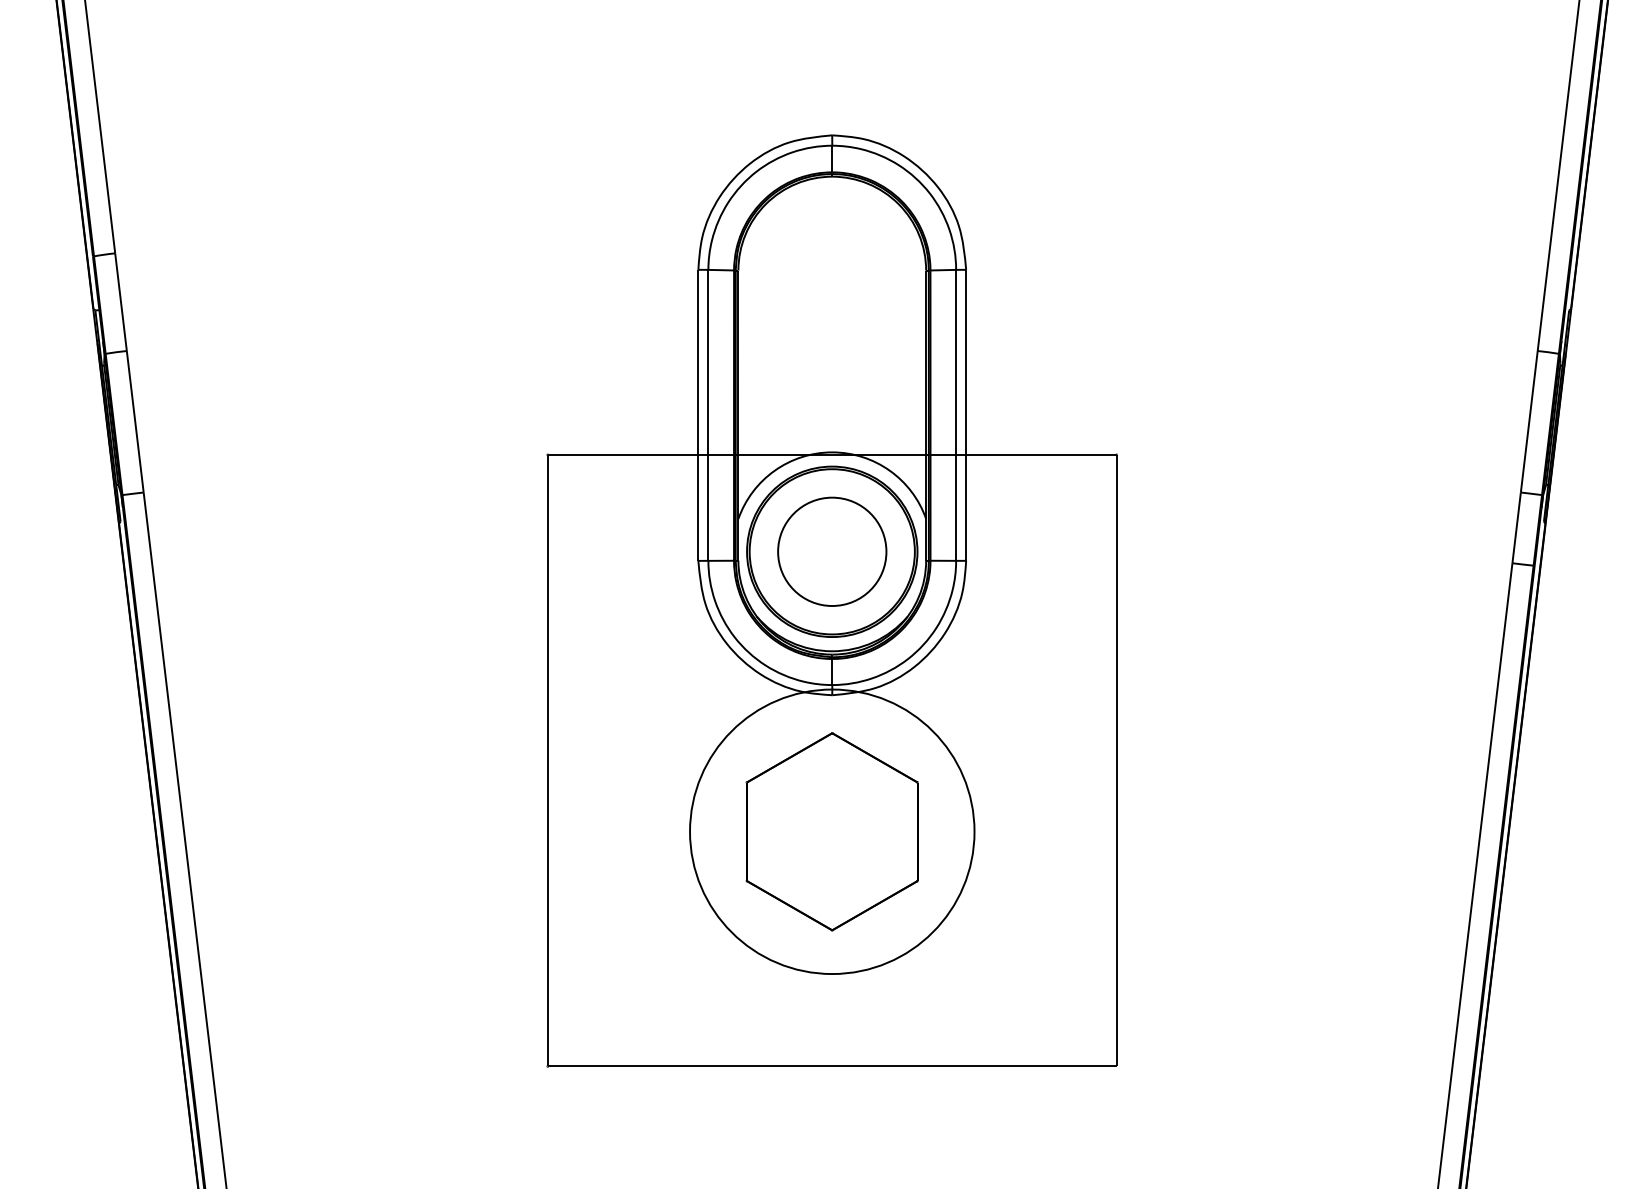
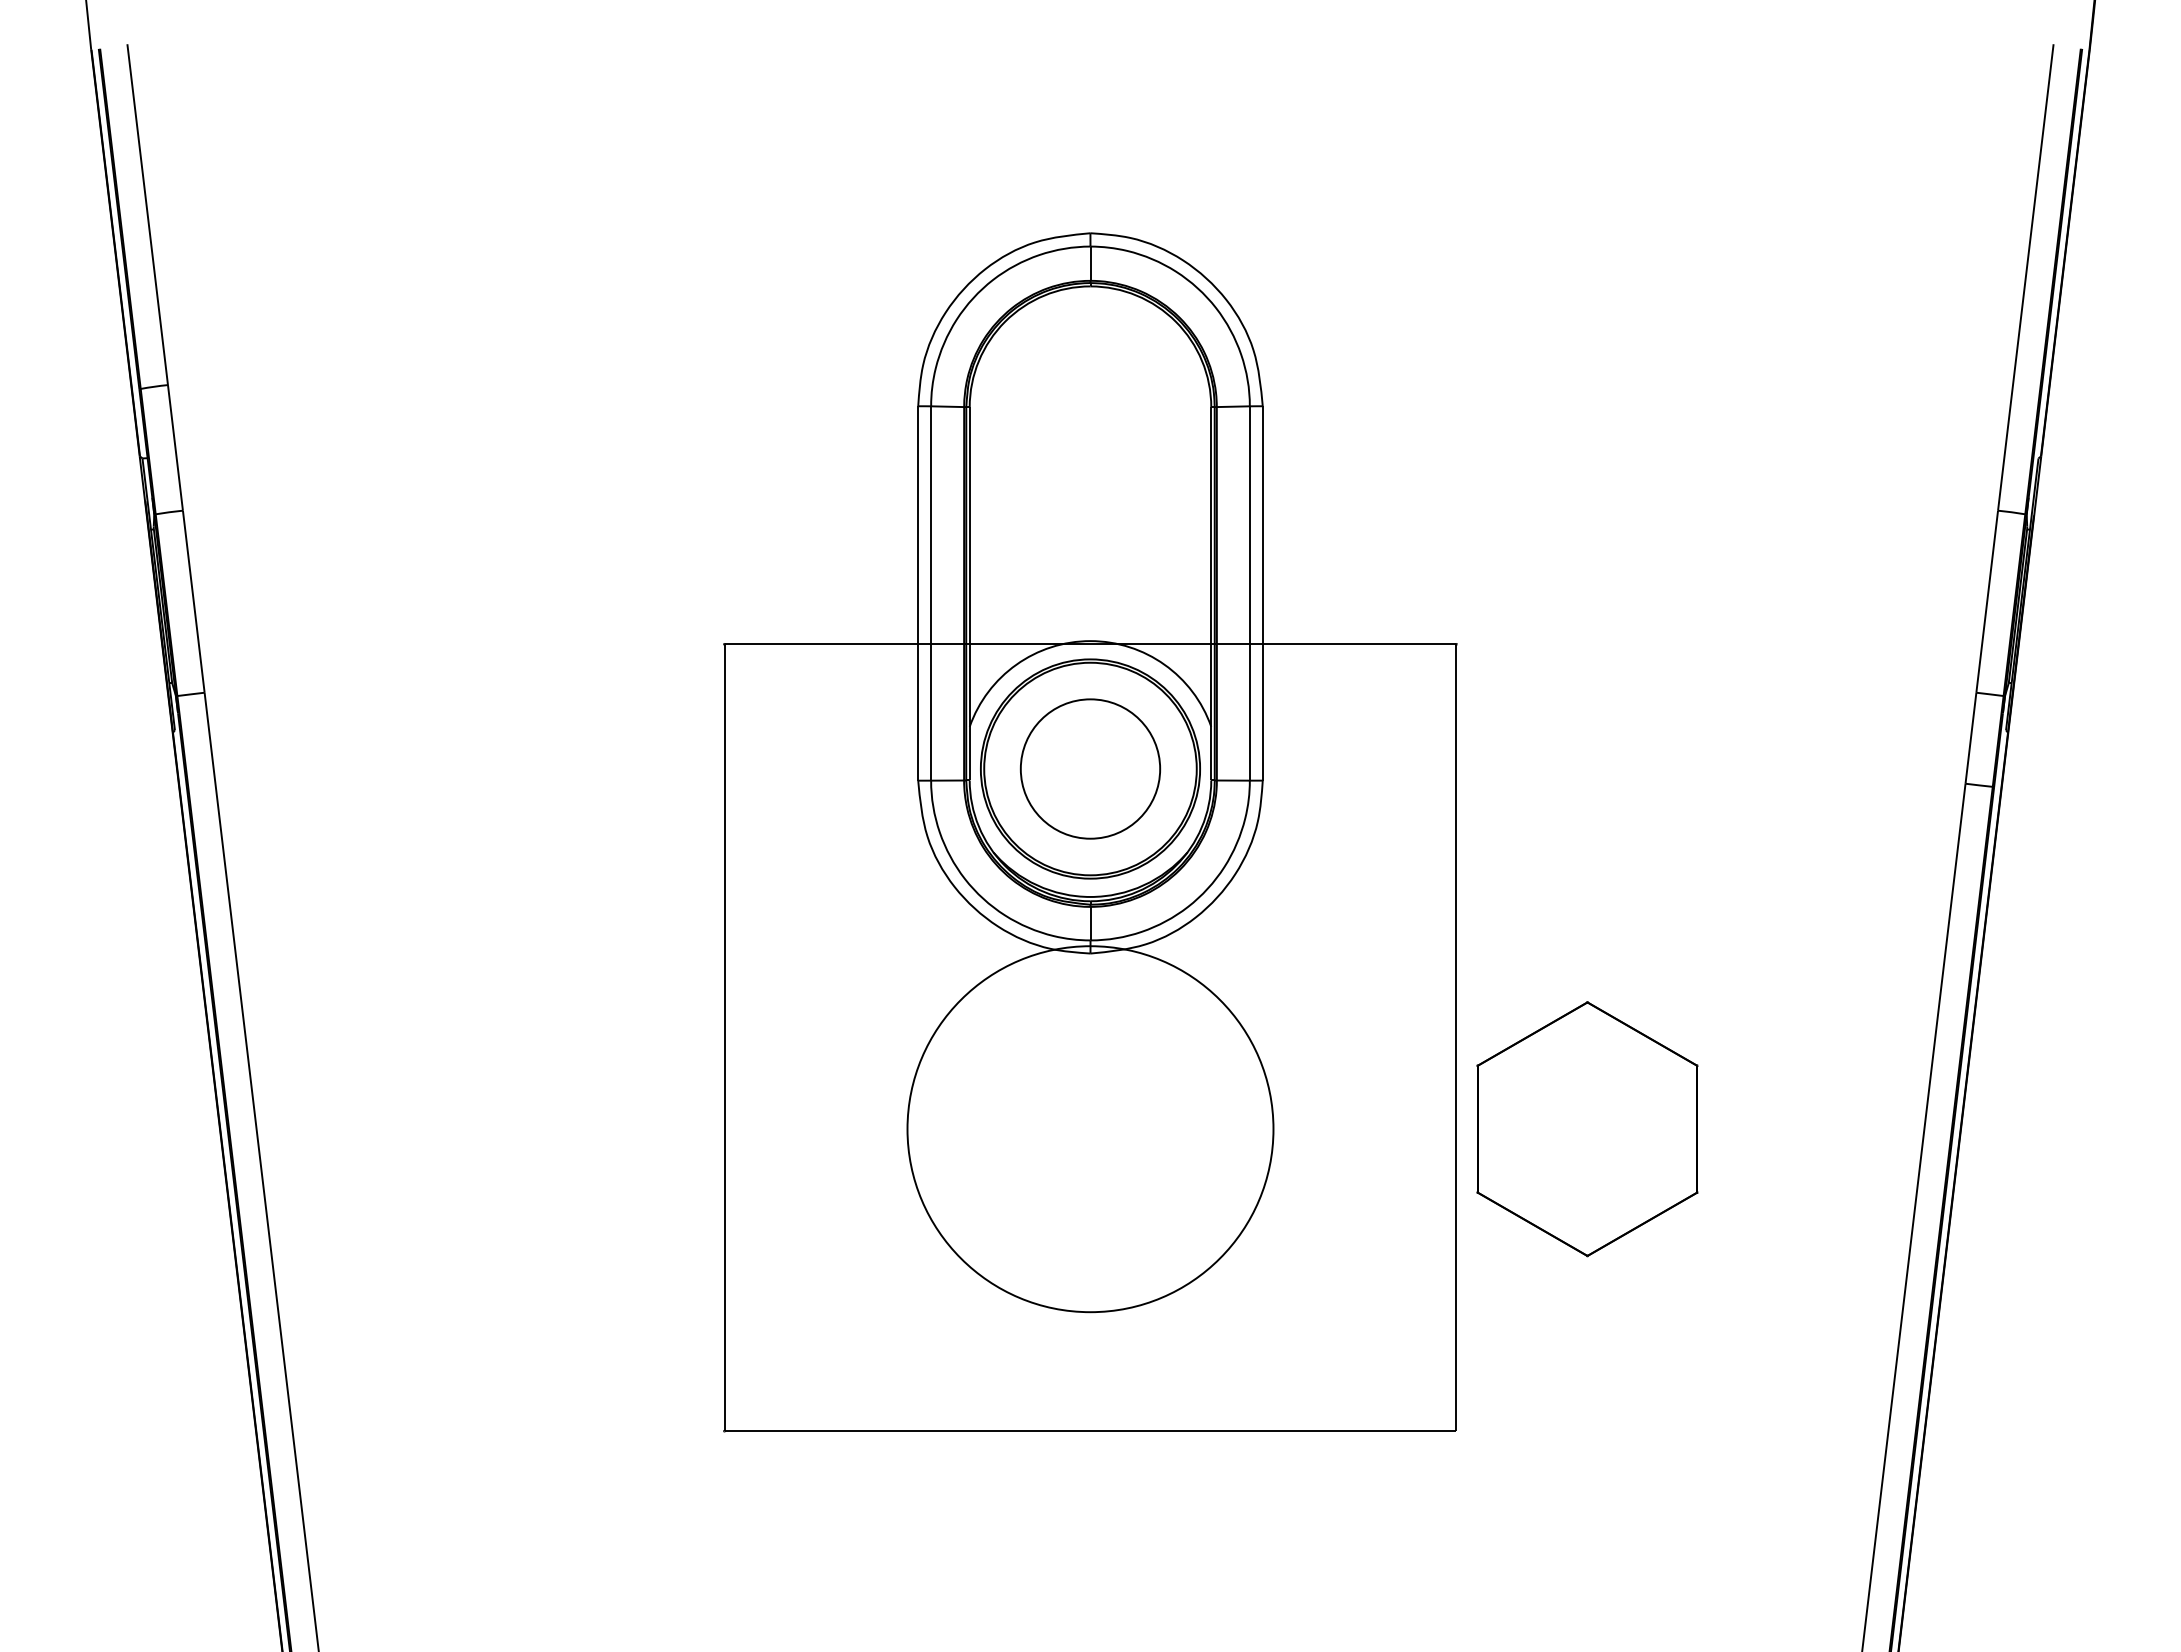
part: (832, 832) -> (1587, 1129), moved

